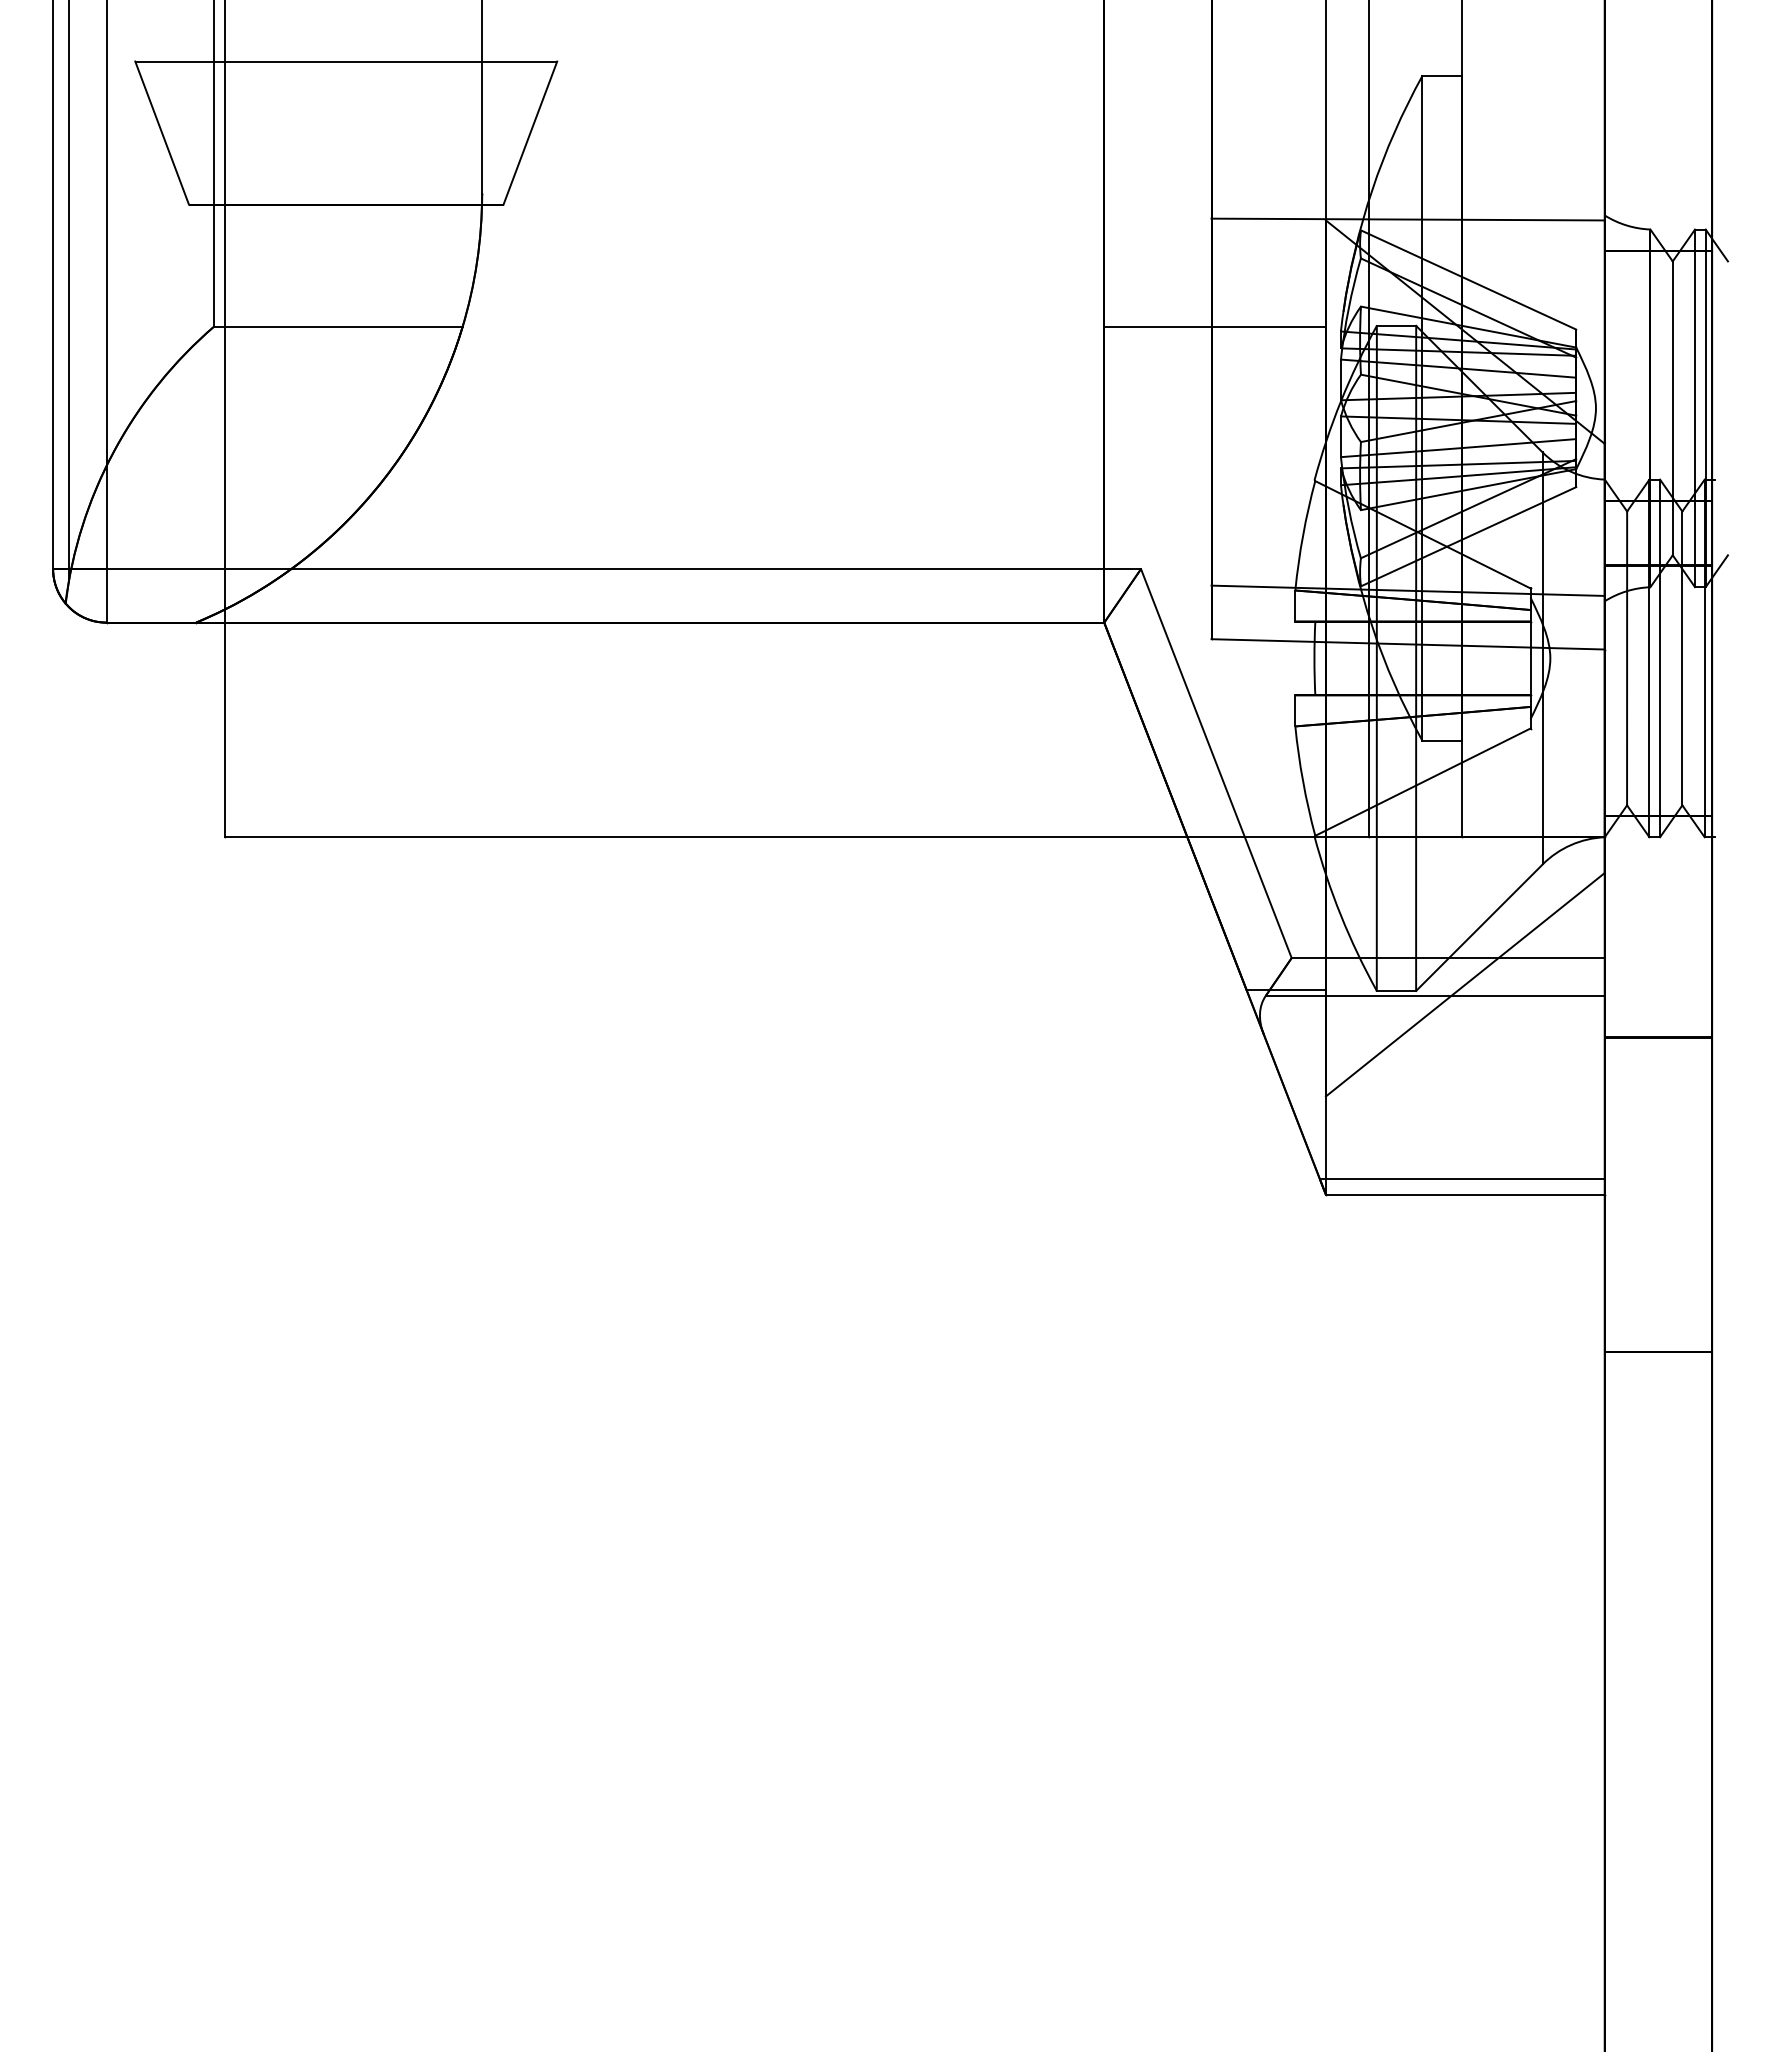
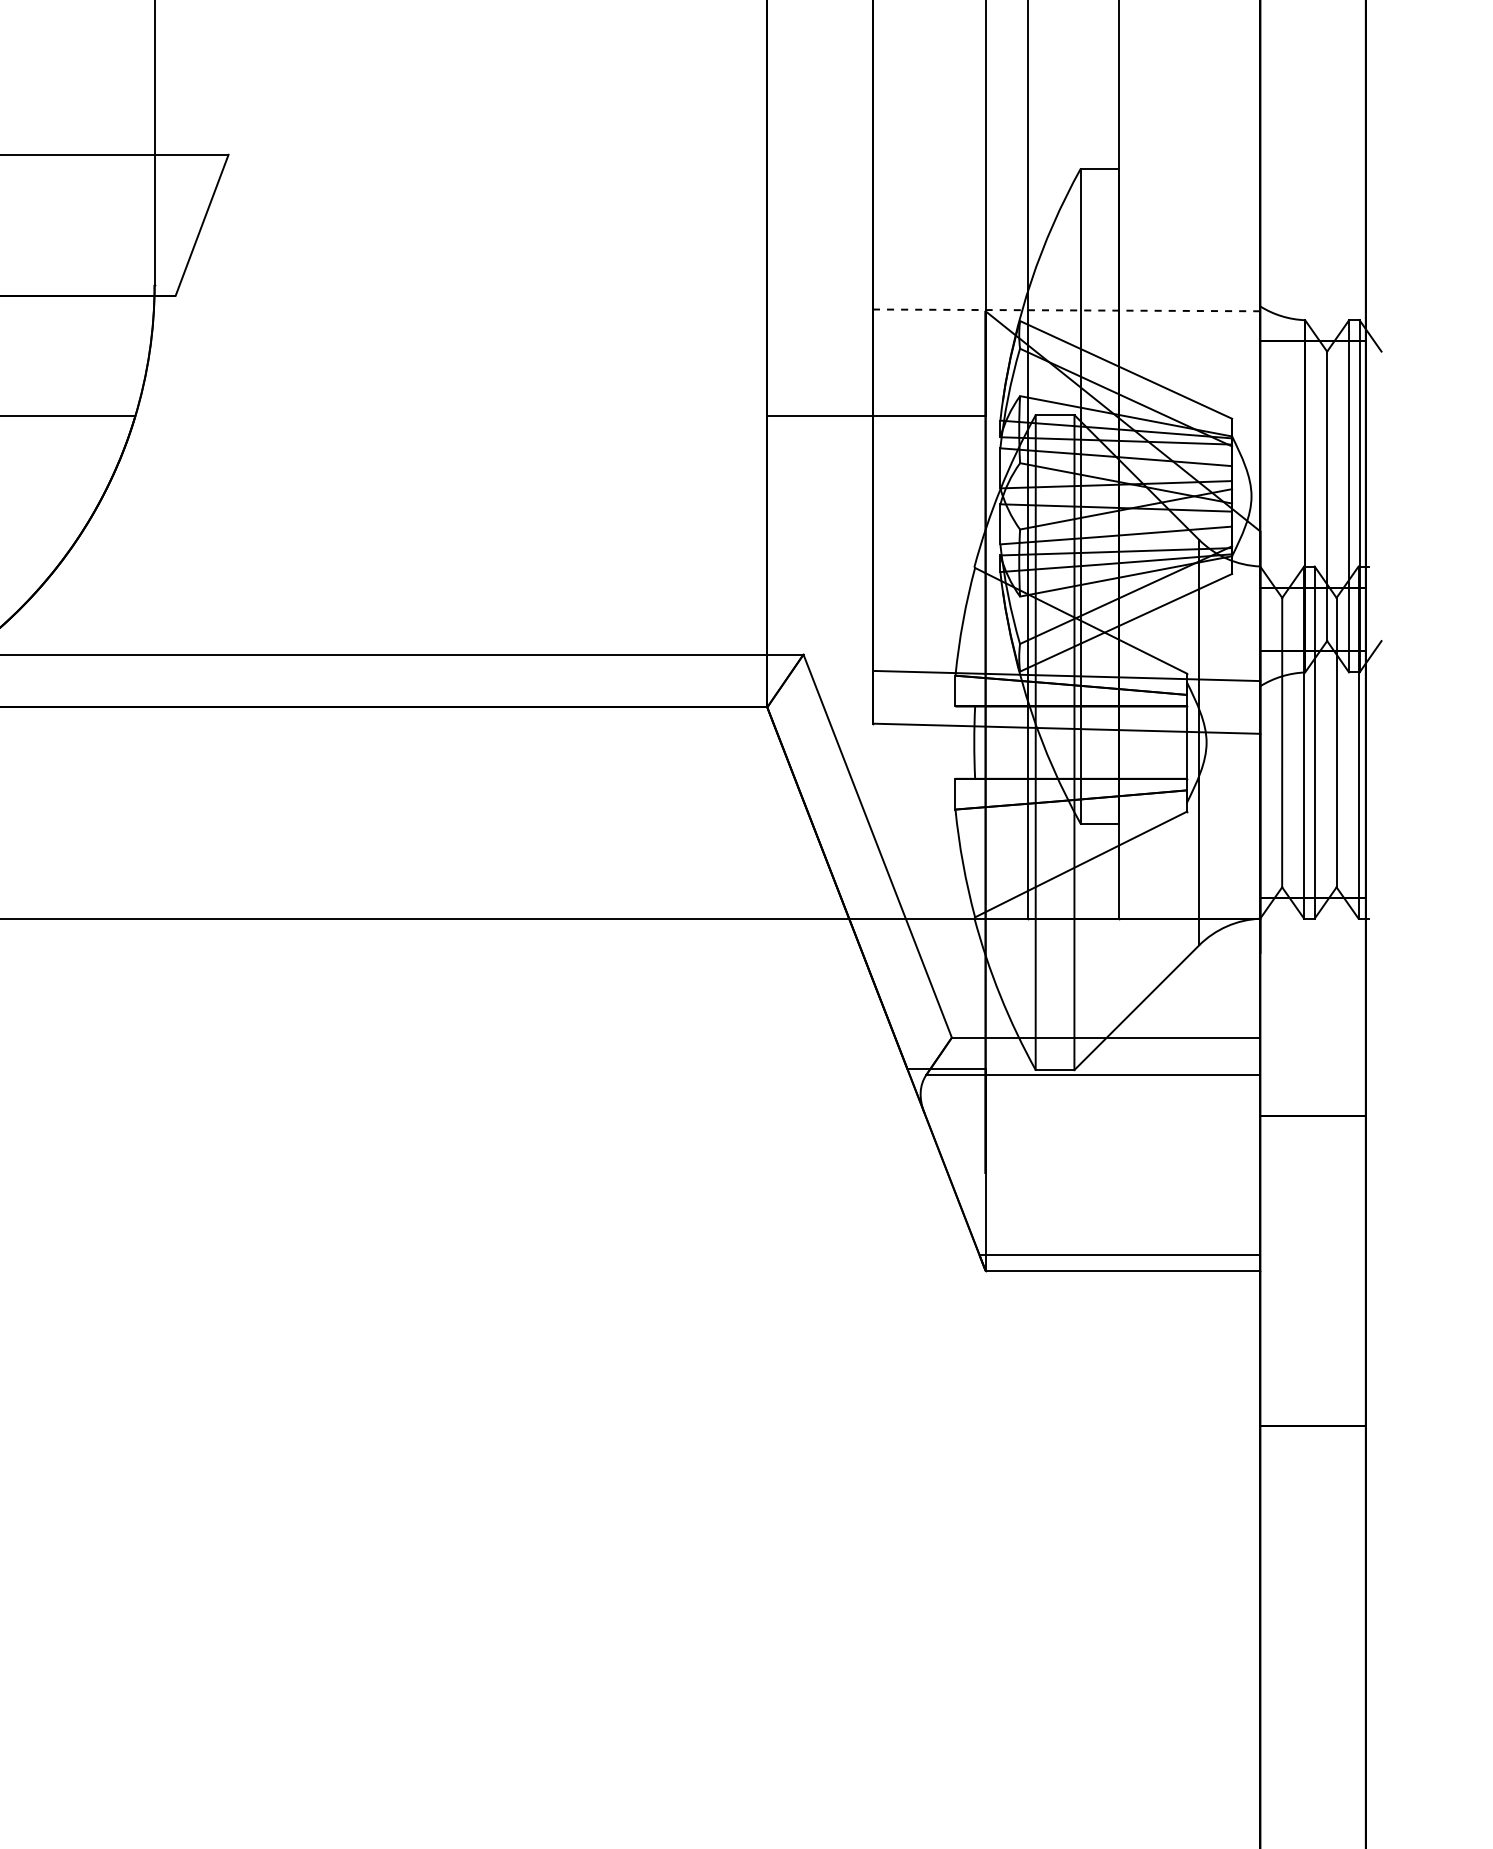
line: (1408, 219) -> (1066, 310), solid -> dashed
line: (1464, 984) -> (1122, 1063), removed

